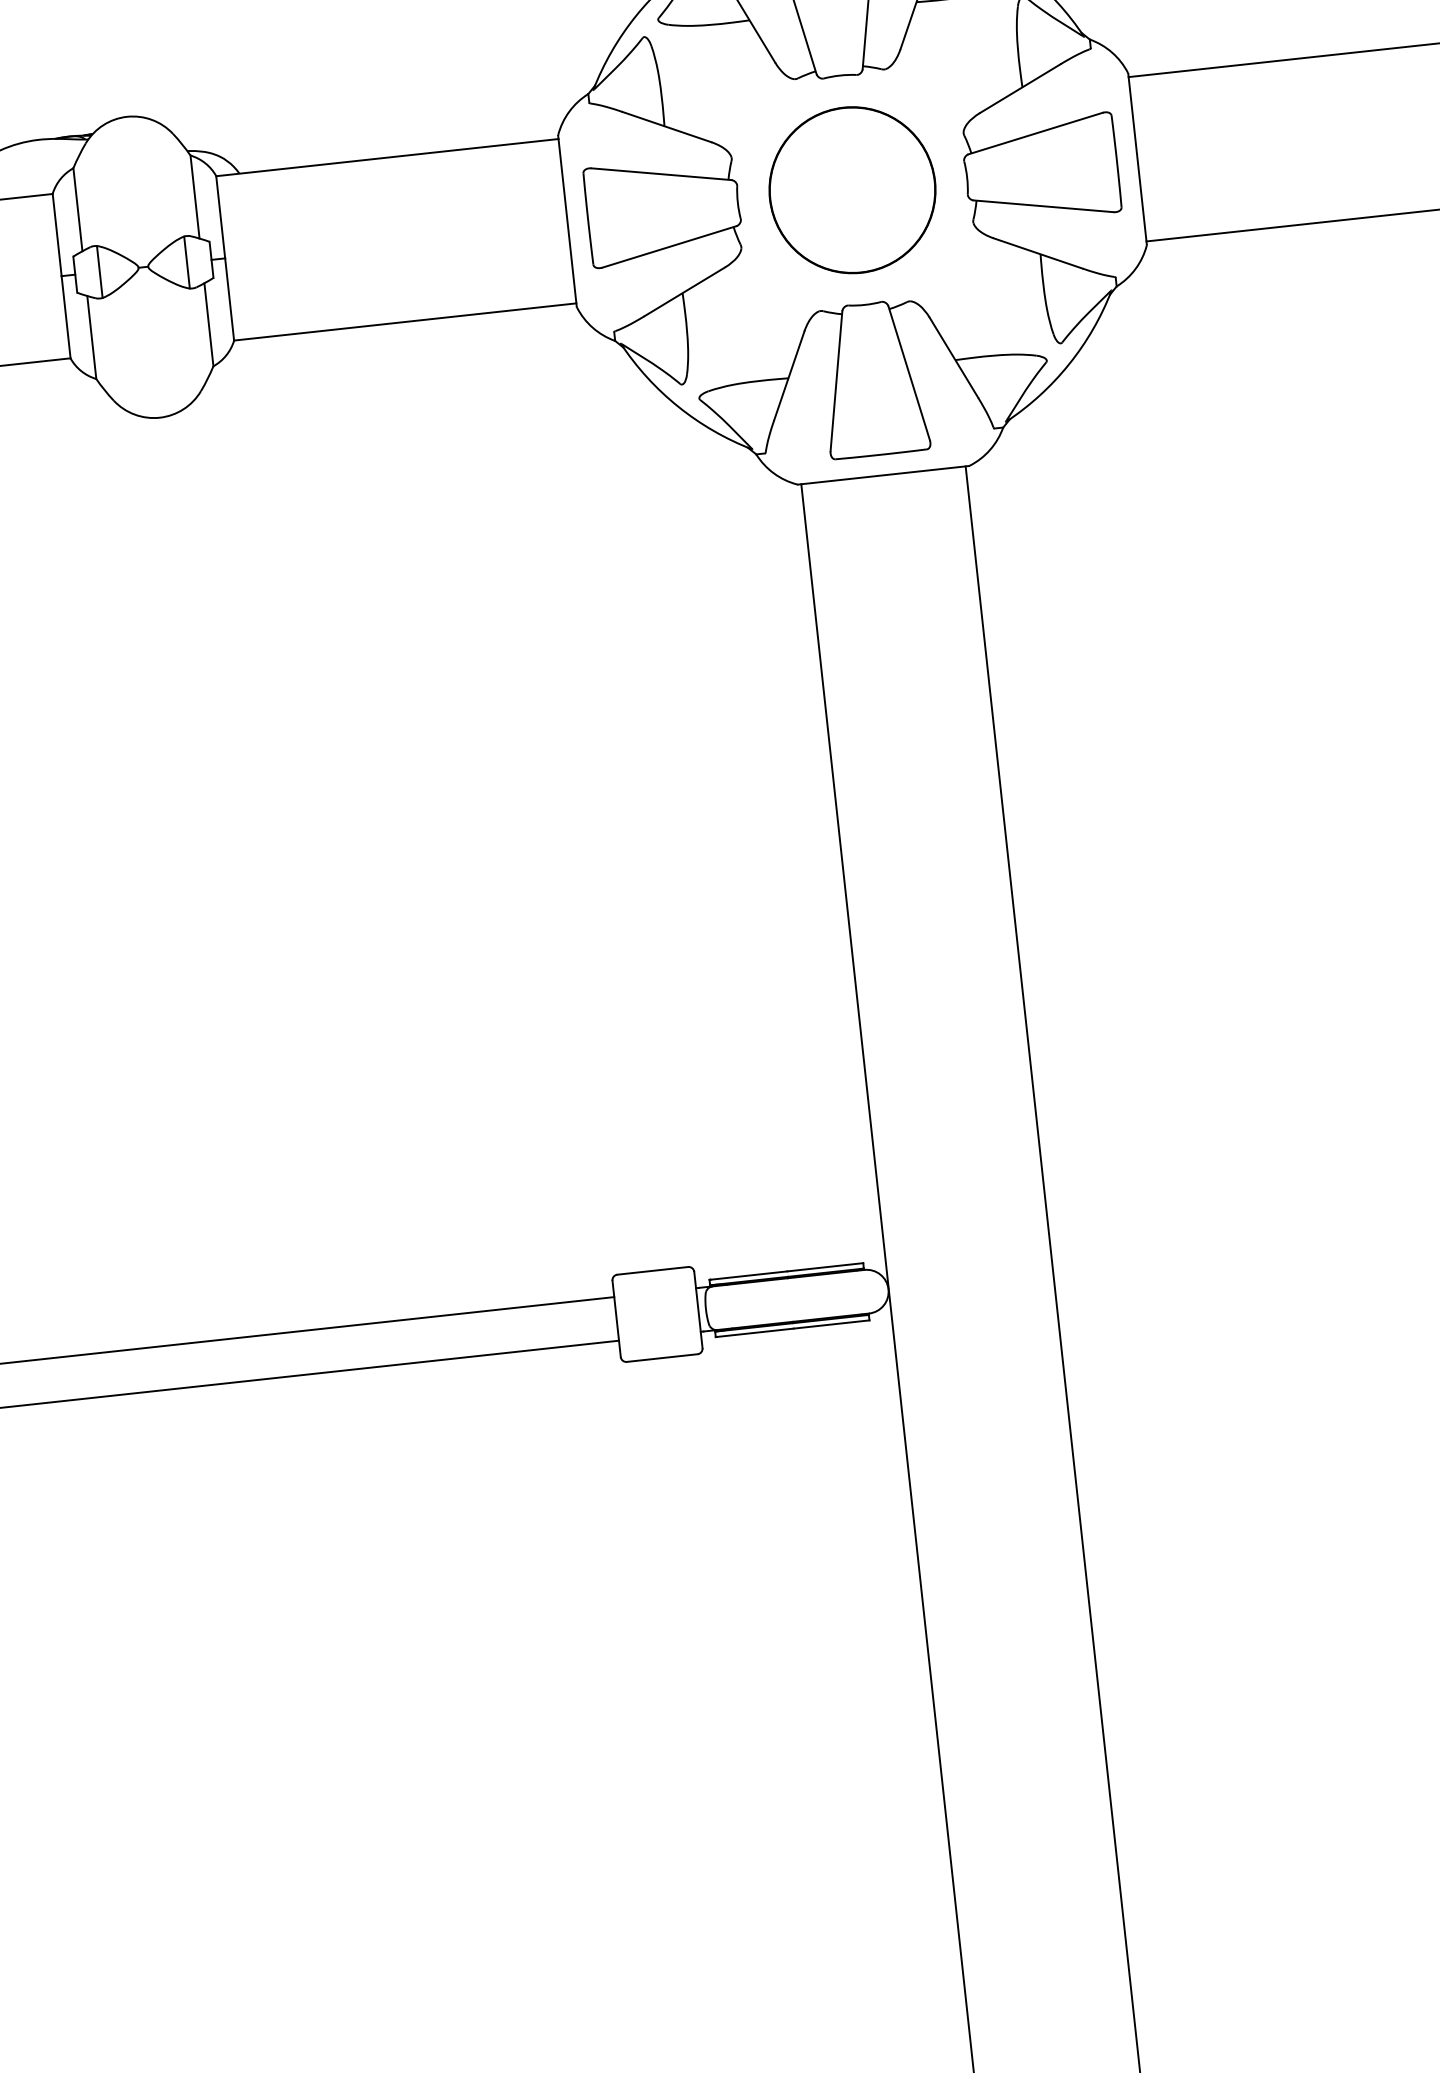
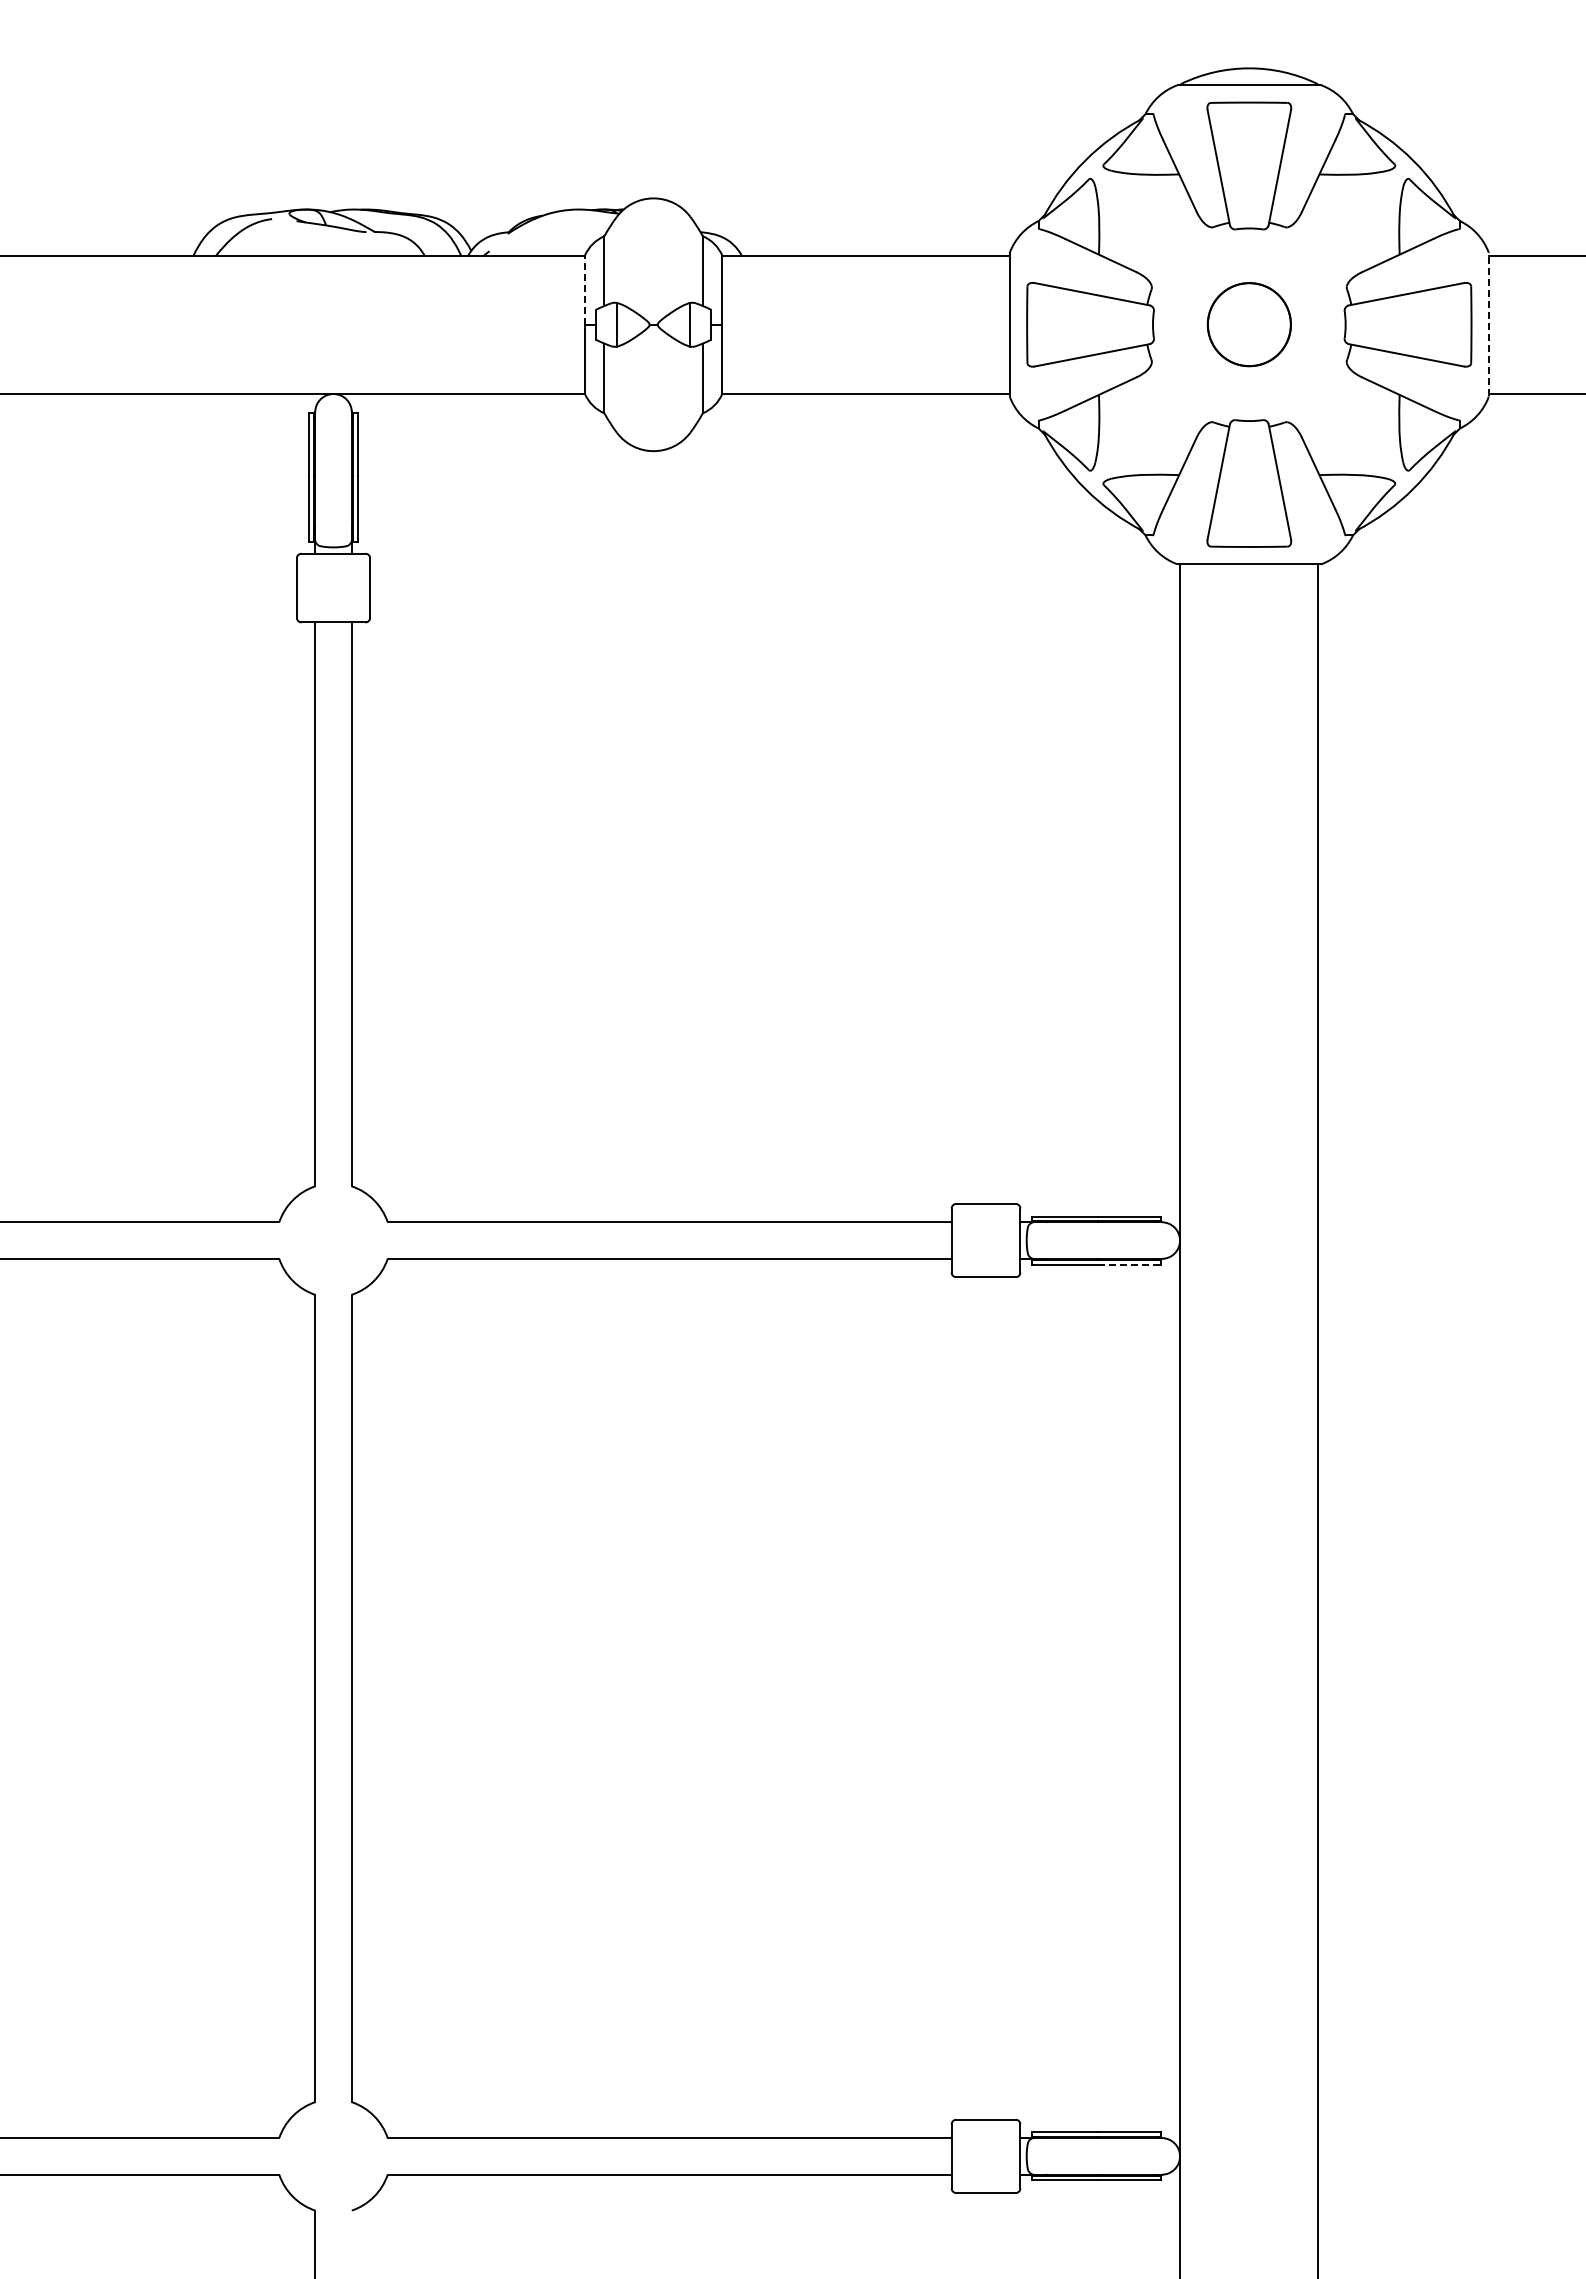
line: (1137, 158) -> (1488, 324), solid -> dashed
circle: (852, 189) -> (1249, 324), size x0.6
line: (56, 235) -> (584, 290), solid -> dashed
line: (831, 1324) -> (1129, 1264), solid -> dashed

